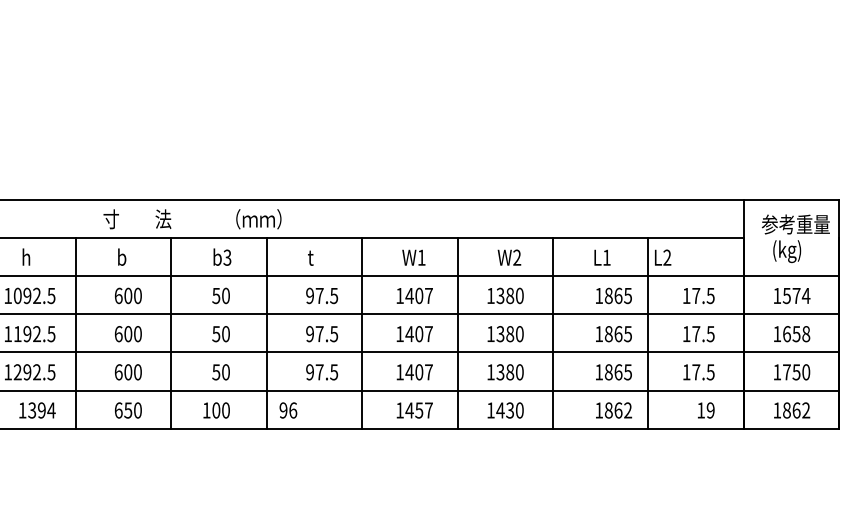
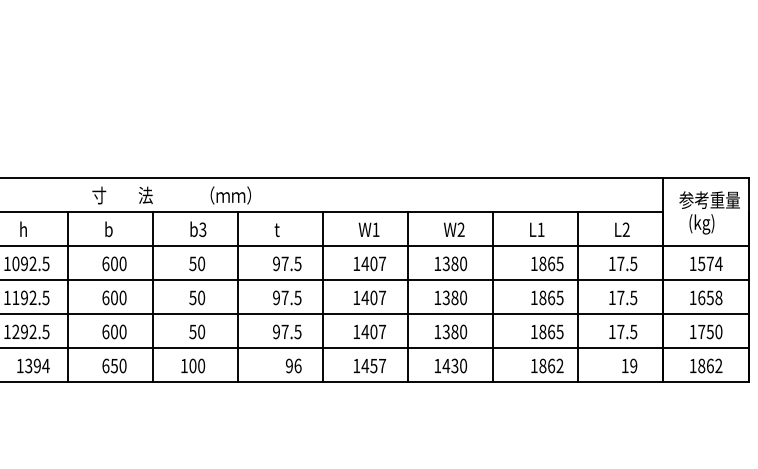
text: (663, 257) -> (622, 229), moved
text: (288, 410) -> (293, 366), moved

